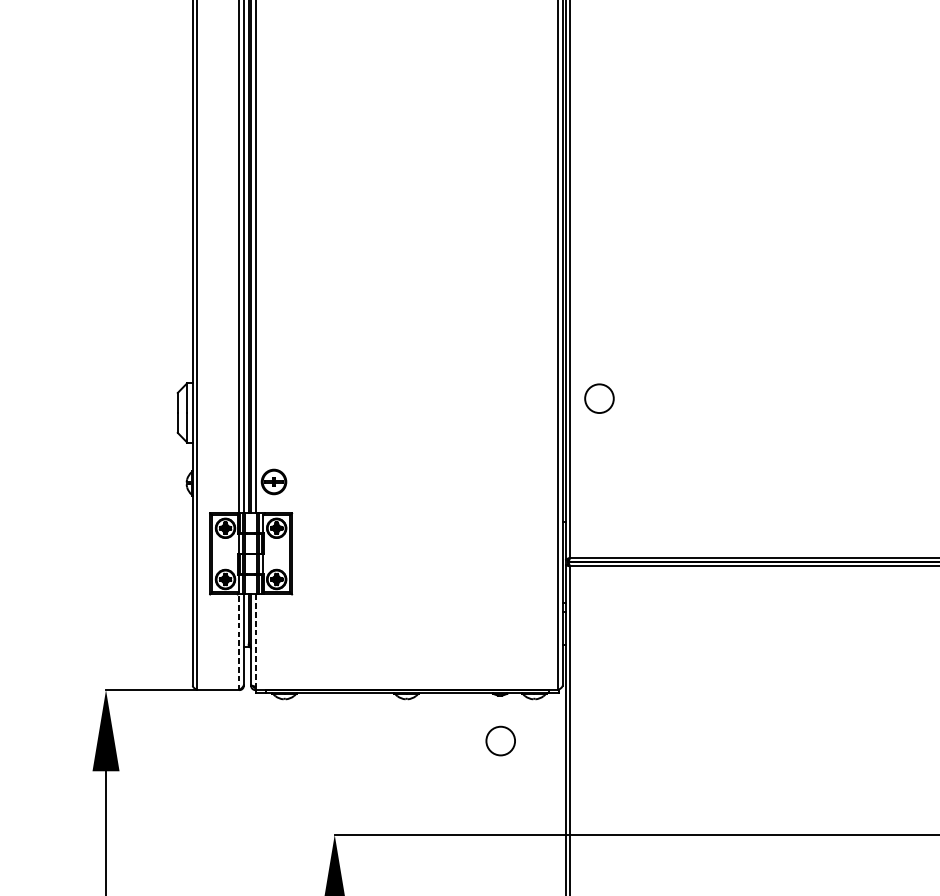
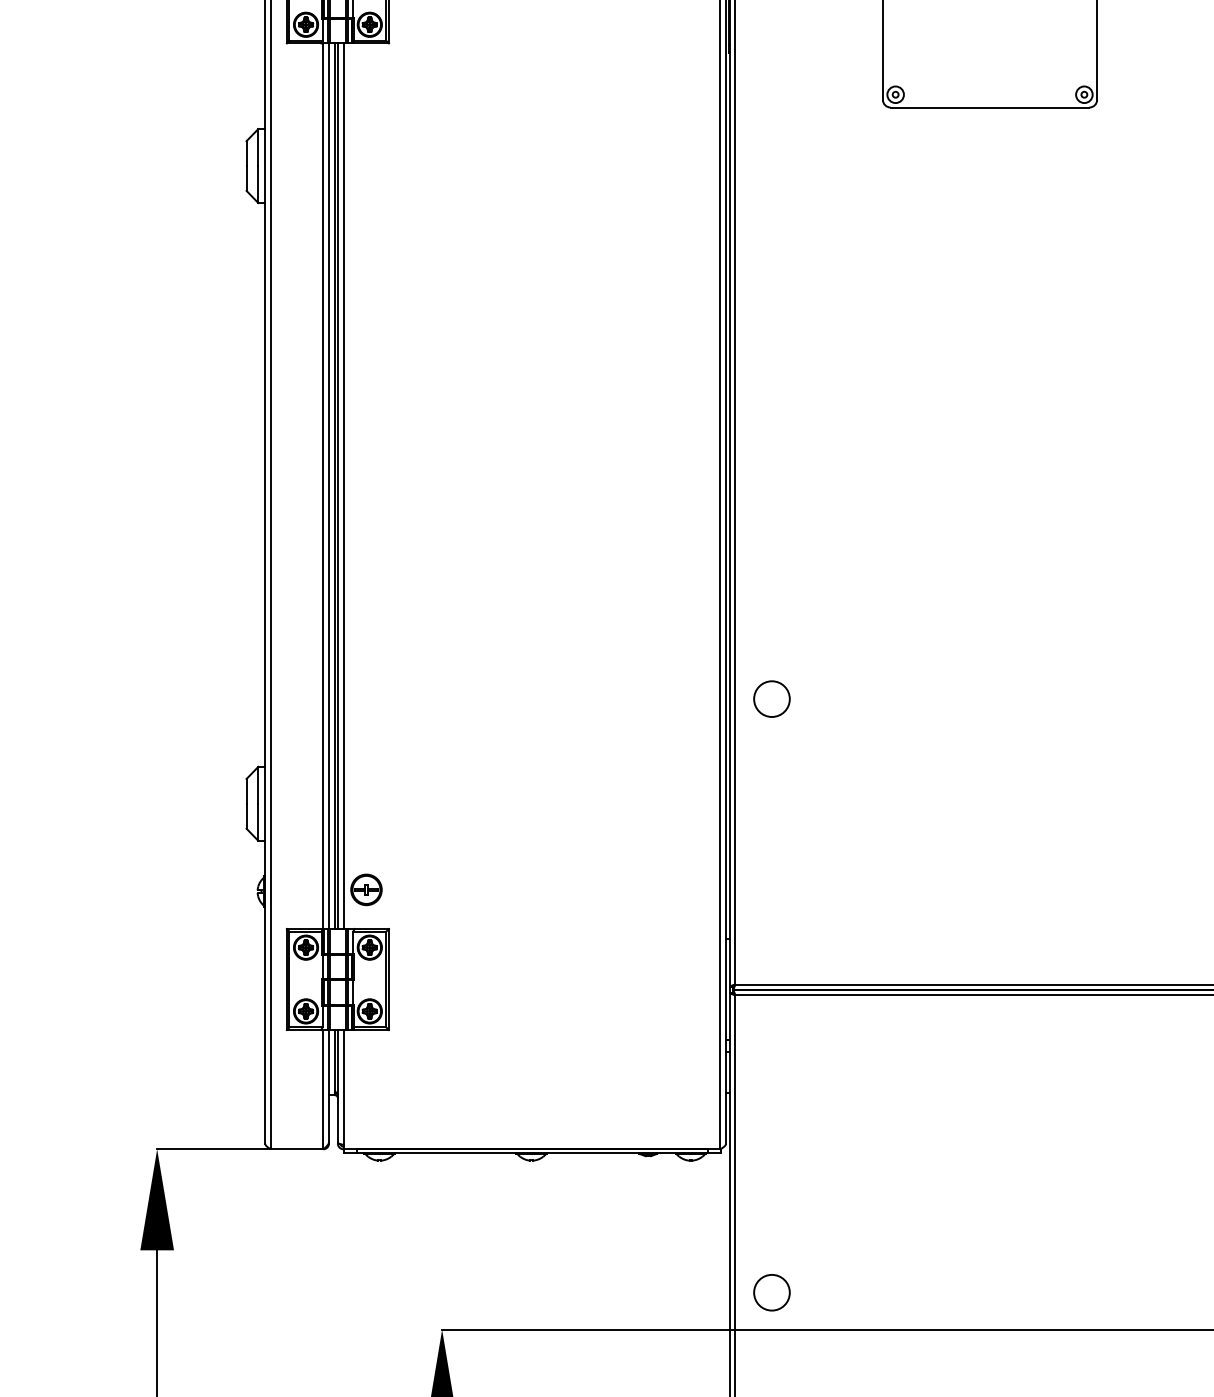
circle: (599, 398) -> (771, 698), moved
line: (255, 640) -> (343, 1087), dashed -> solid
line: (239, 642) -> (323, 1089), dashed -> solid
circle: (500, 740) -> (771, 1292), moved

